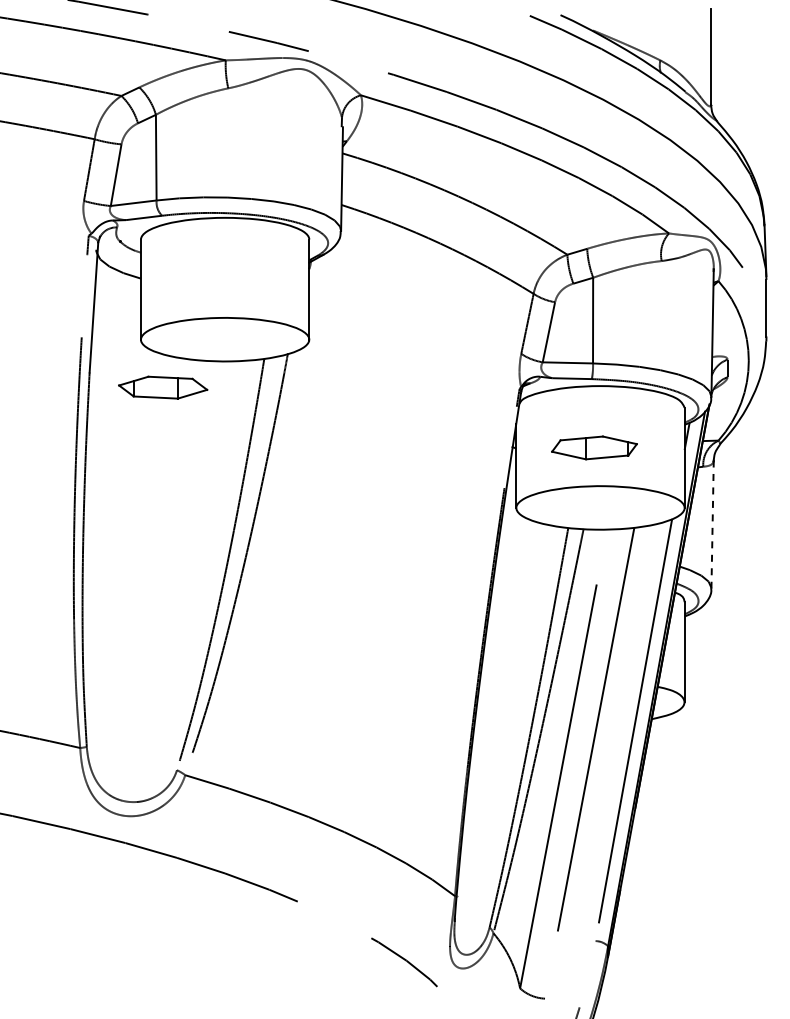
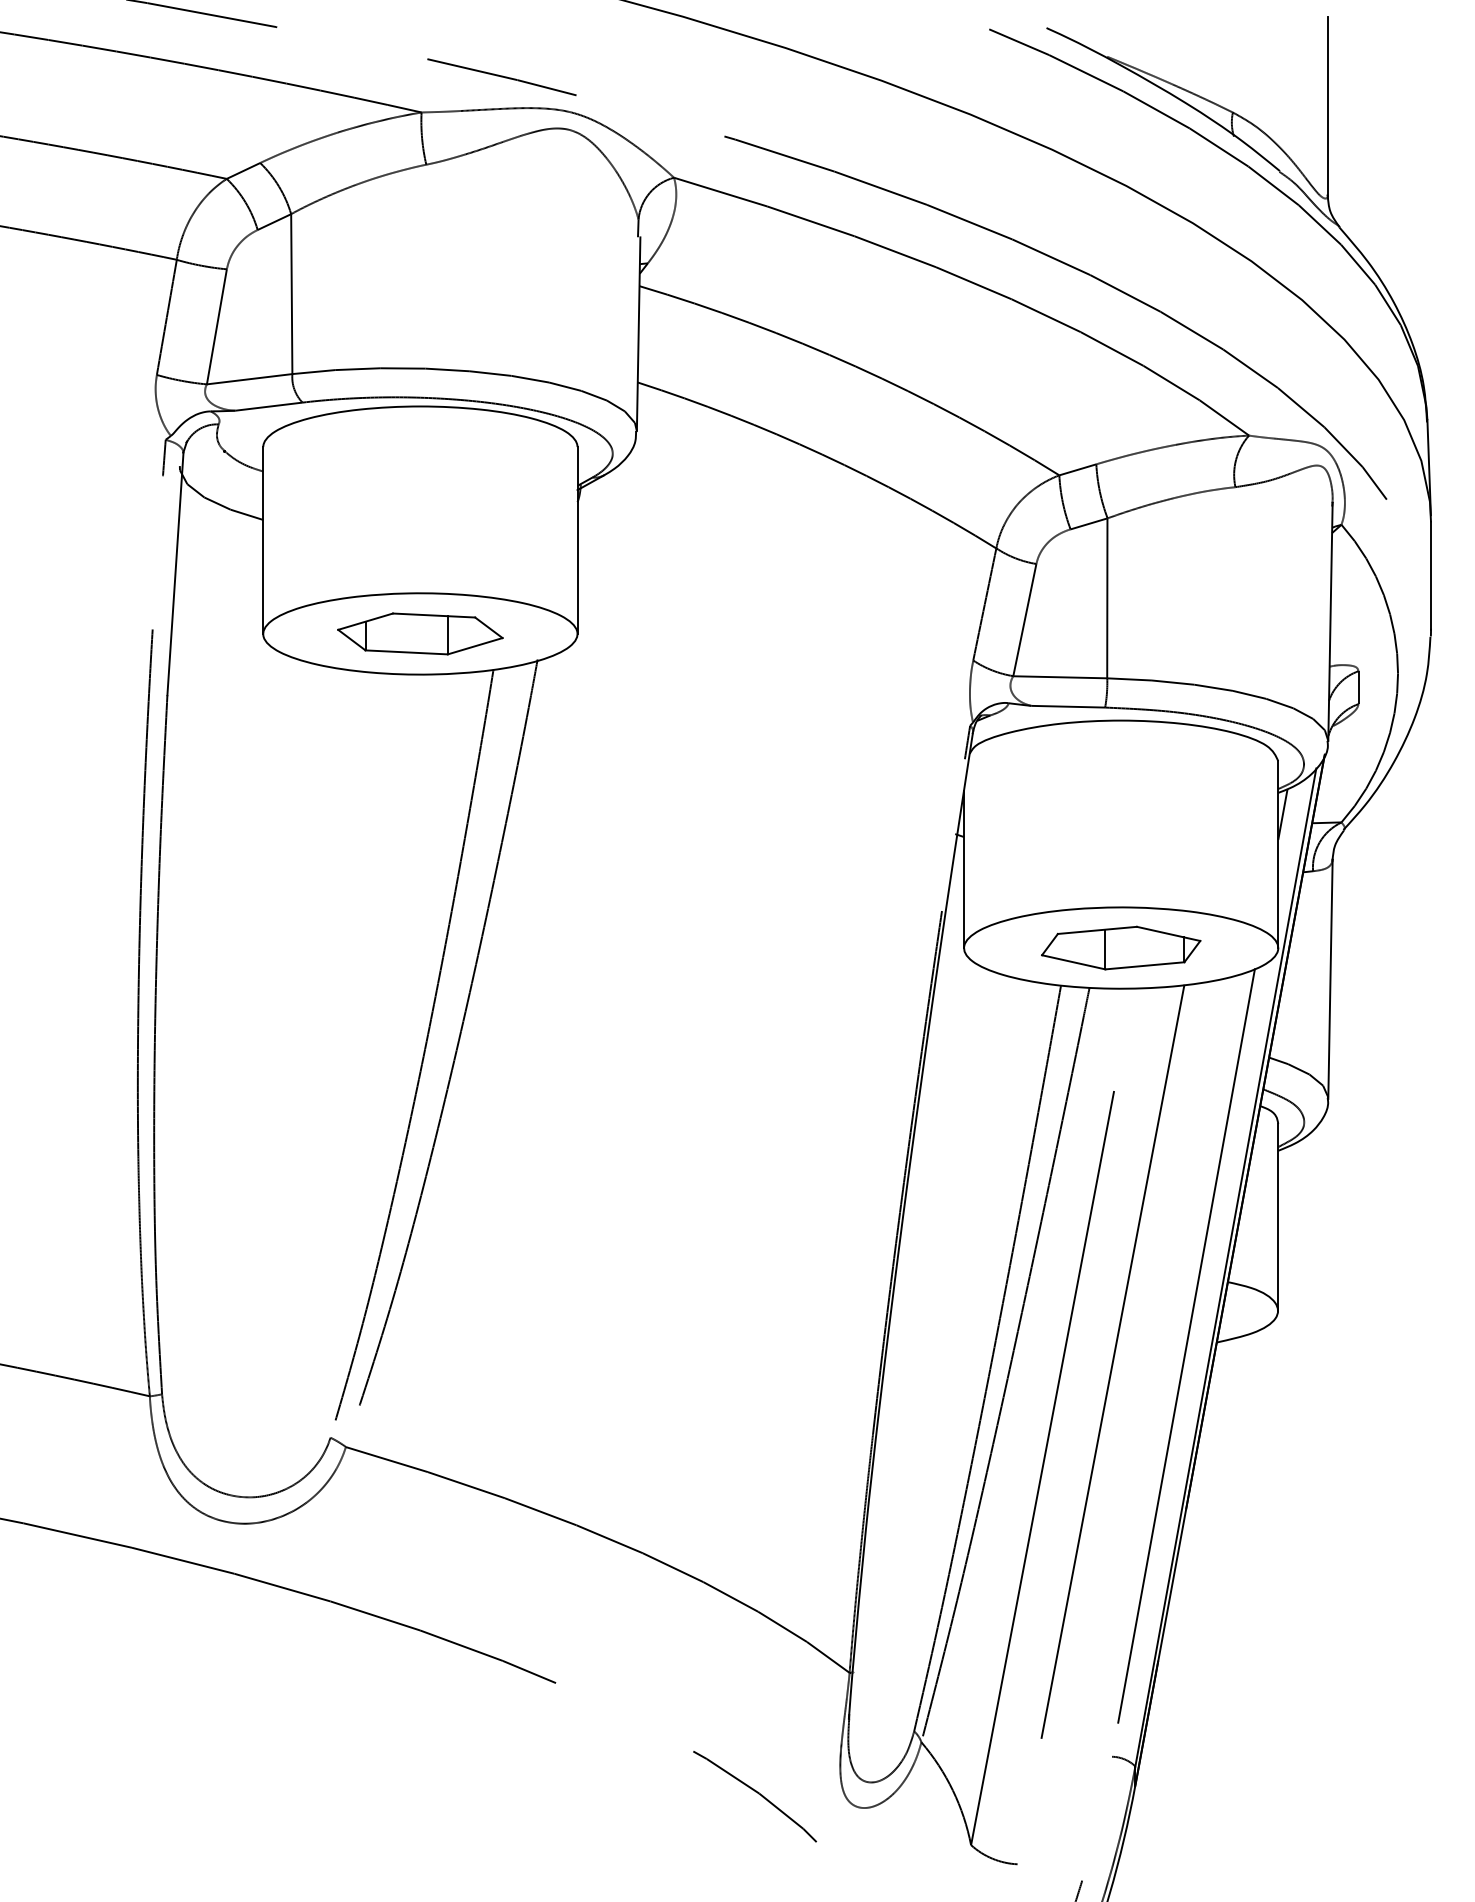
part: (163, 387) -> (421, 633), moved
part: (594, 447) -> (1121, 947), moved
line: (712, 524) -> (1330, 979), dashed -> solid

